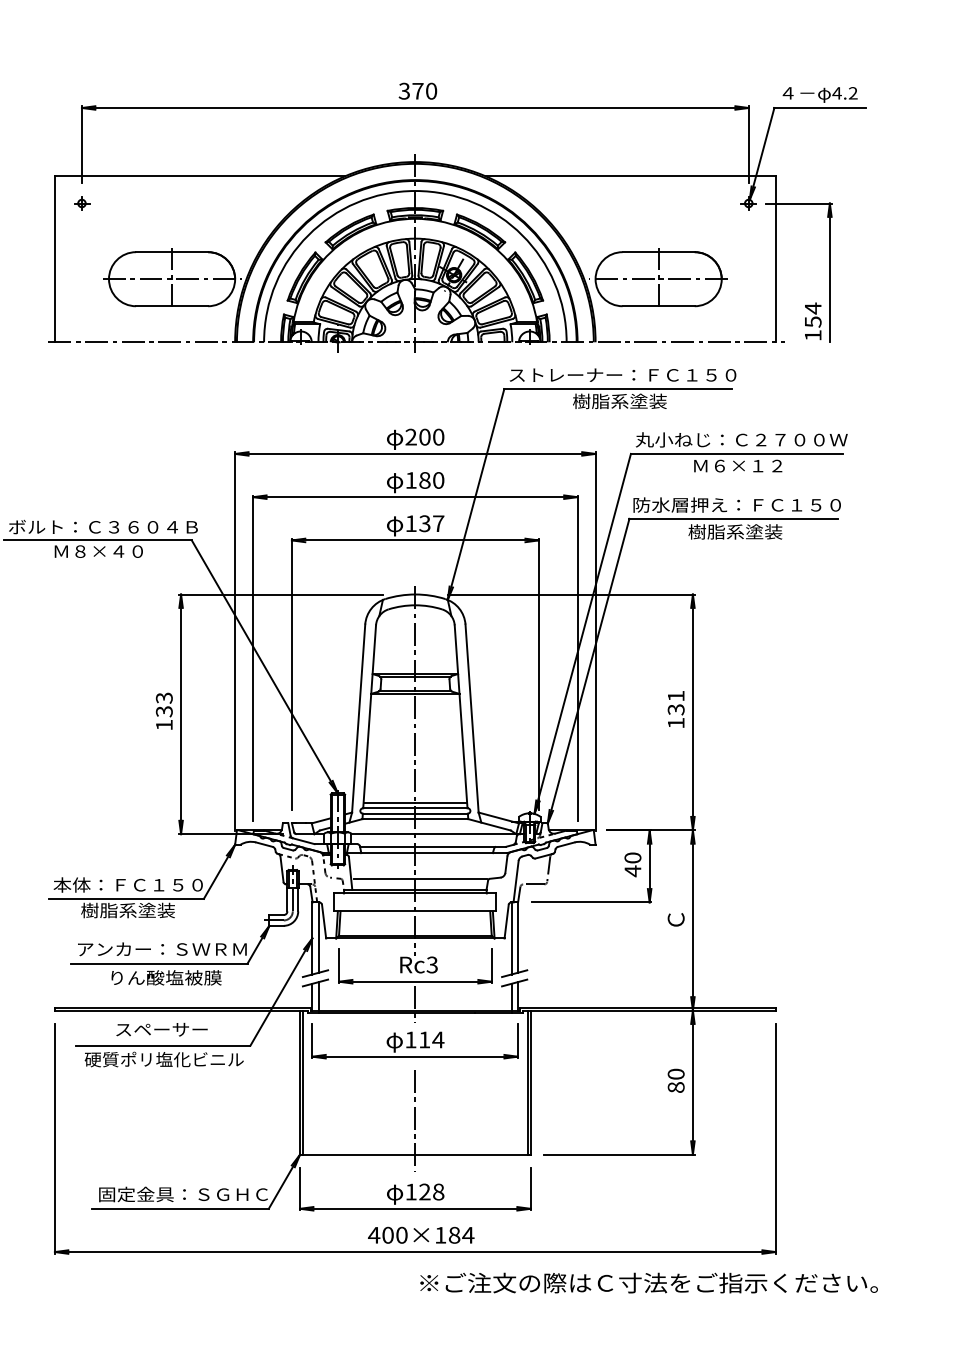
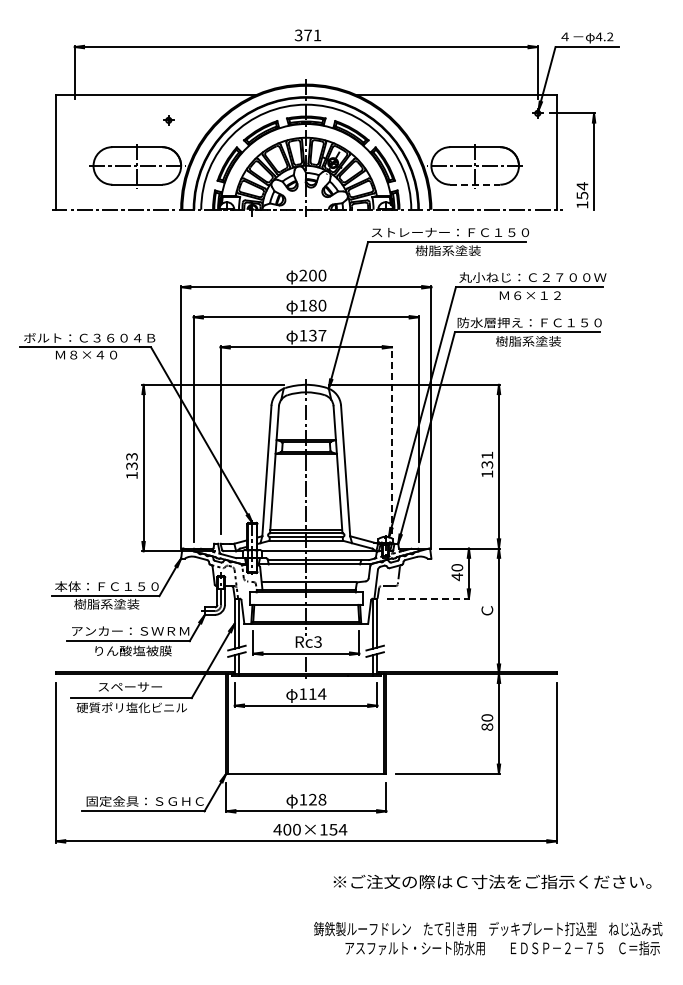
text: (431, 91) -> (317, 35), 370 -> 371
part: (81, 203) -> (168, 120), moved
line: (659, 305) -> (475, 184), solid -> dashed
line: (538, 673) -> (391, 439), solid -> dashed
line: (591, 902) -> (428, 598), solid -> dashed
line: (415, 1119) -> (306, 749), removed
text: (454, 1234) -> (333, 829), 400×184 -> 400×154
text: (649, 1282) -> (492, 881), moved

